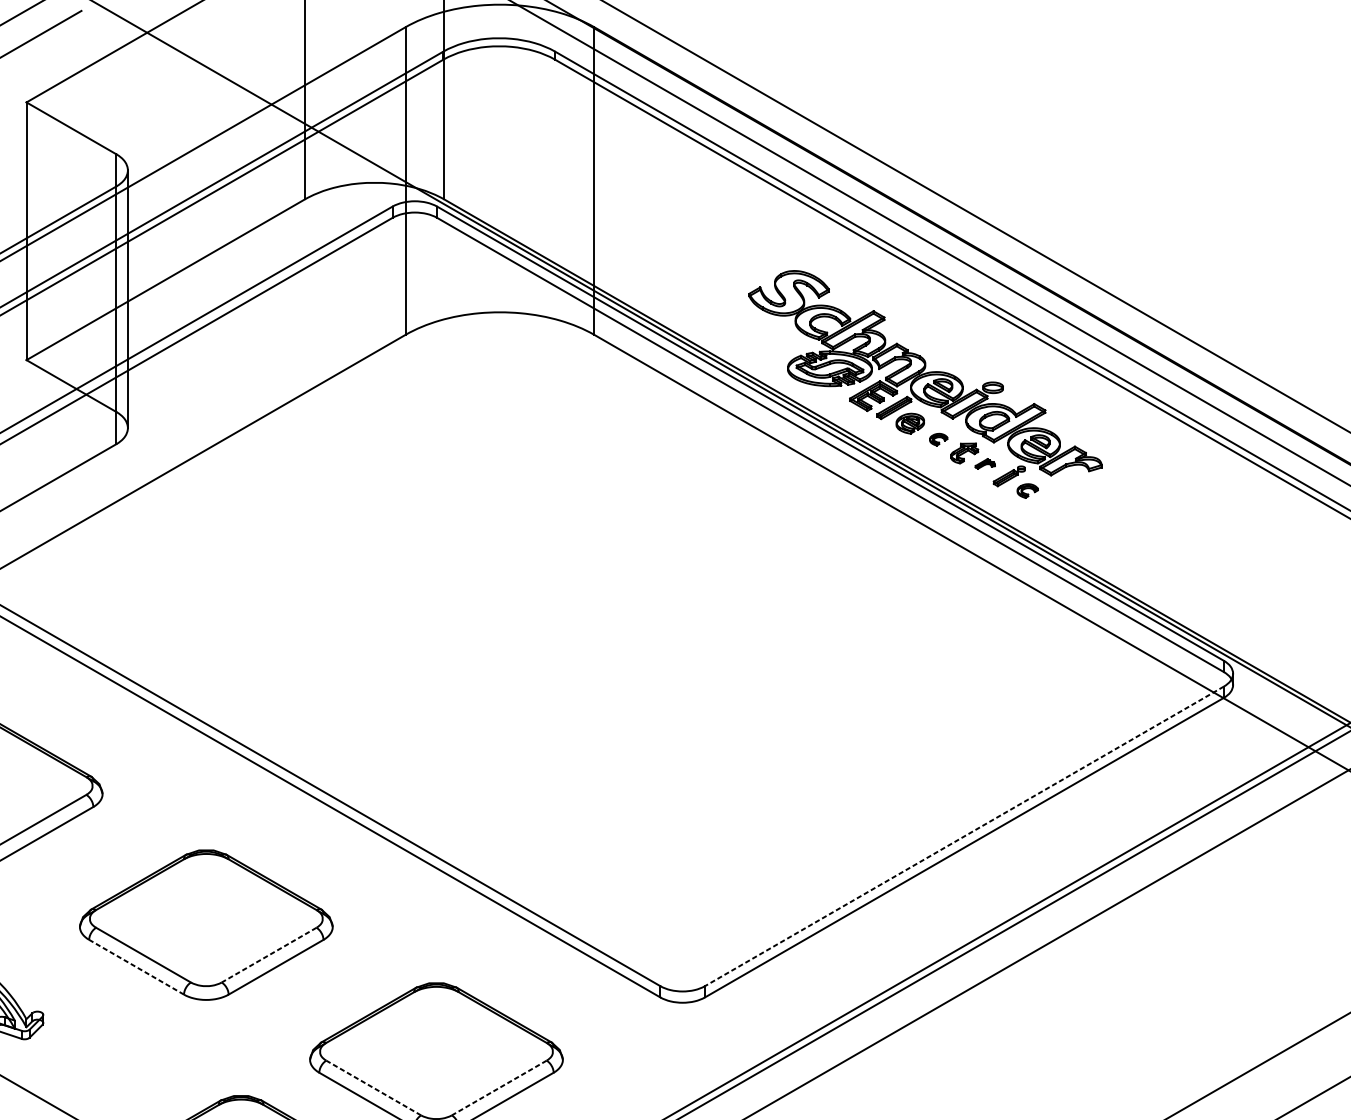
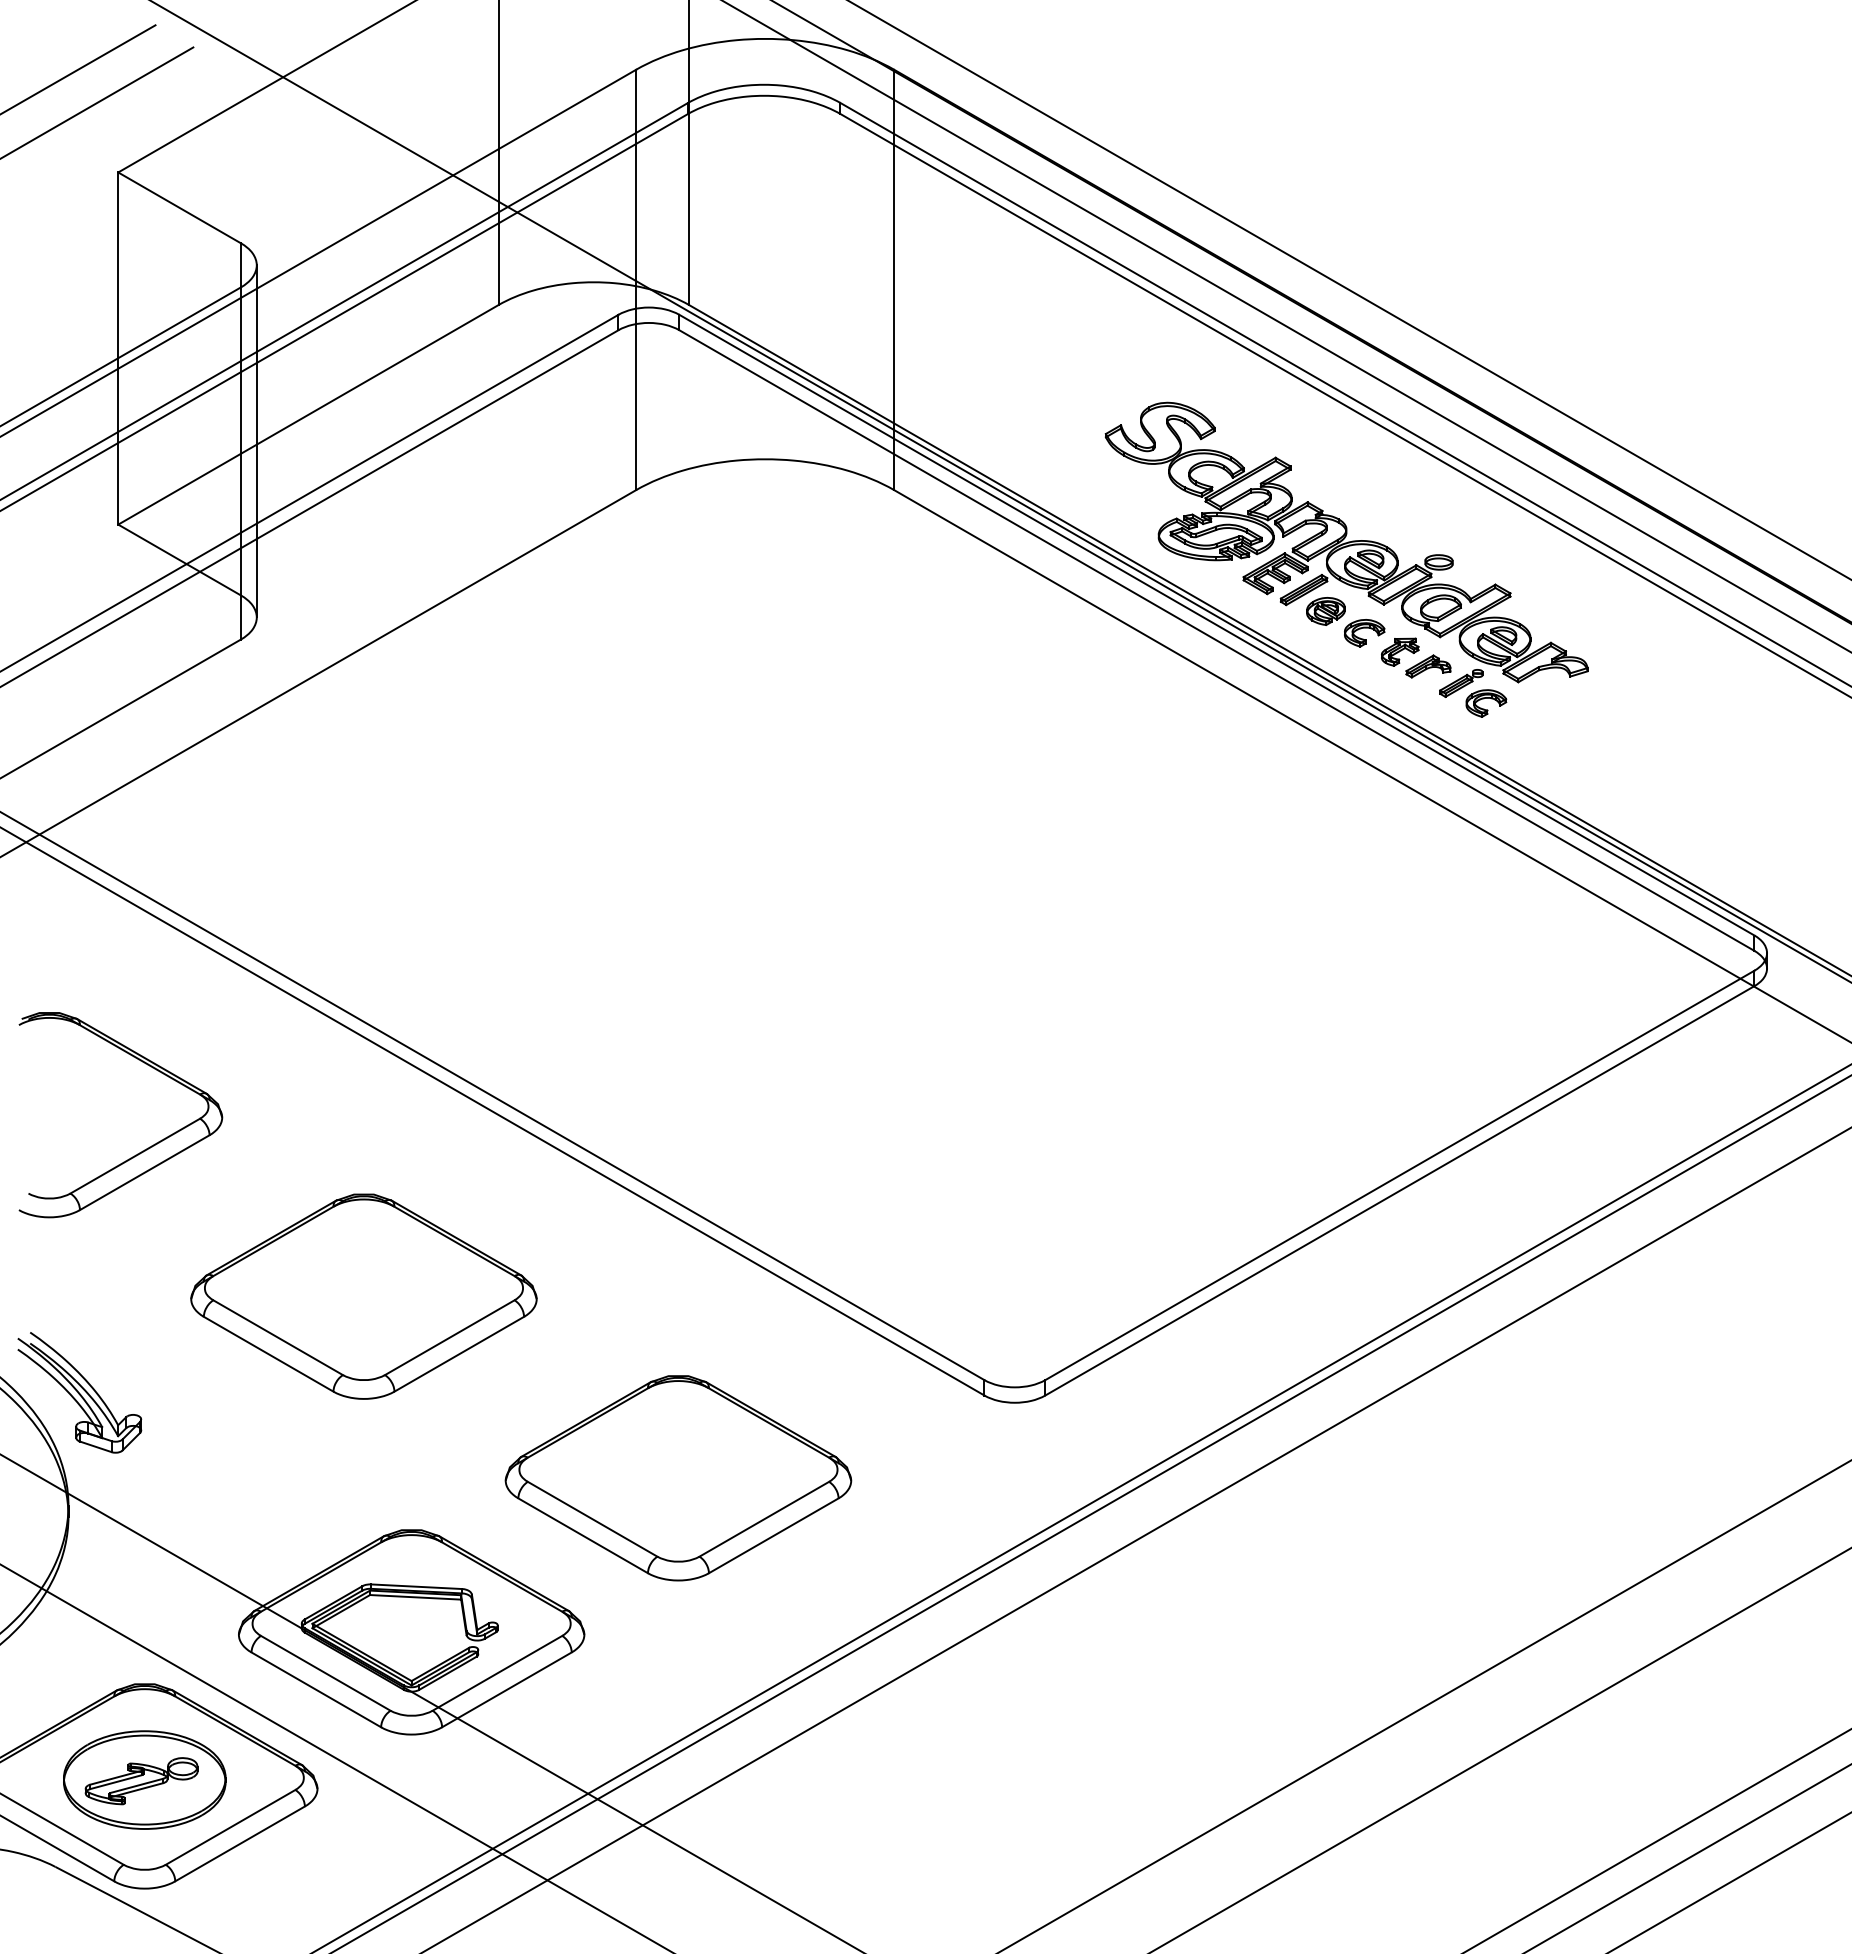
part: (938, 439) -> (1364, 633), size x1.67
part: (985, 463) -> (1428, 666), size x1.67
part: (1027, 491) -> (1486, 703), size x1.43
line: (964, 836) -> (1399, 1175), dashed -> solid
line: (268, 954) -> (449, 1337), dashed -> solid
line: (136, 967) -> (268, 1354), dashed -> solid
line: (373, 1088) -> (592, 1519), dashed -> solid
line: (499, 1088) -> (764, 1519), dashed -> solid

